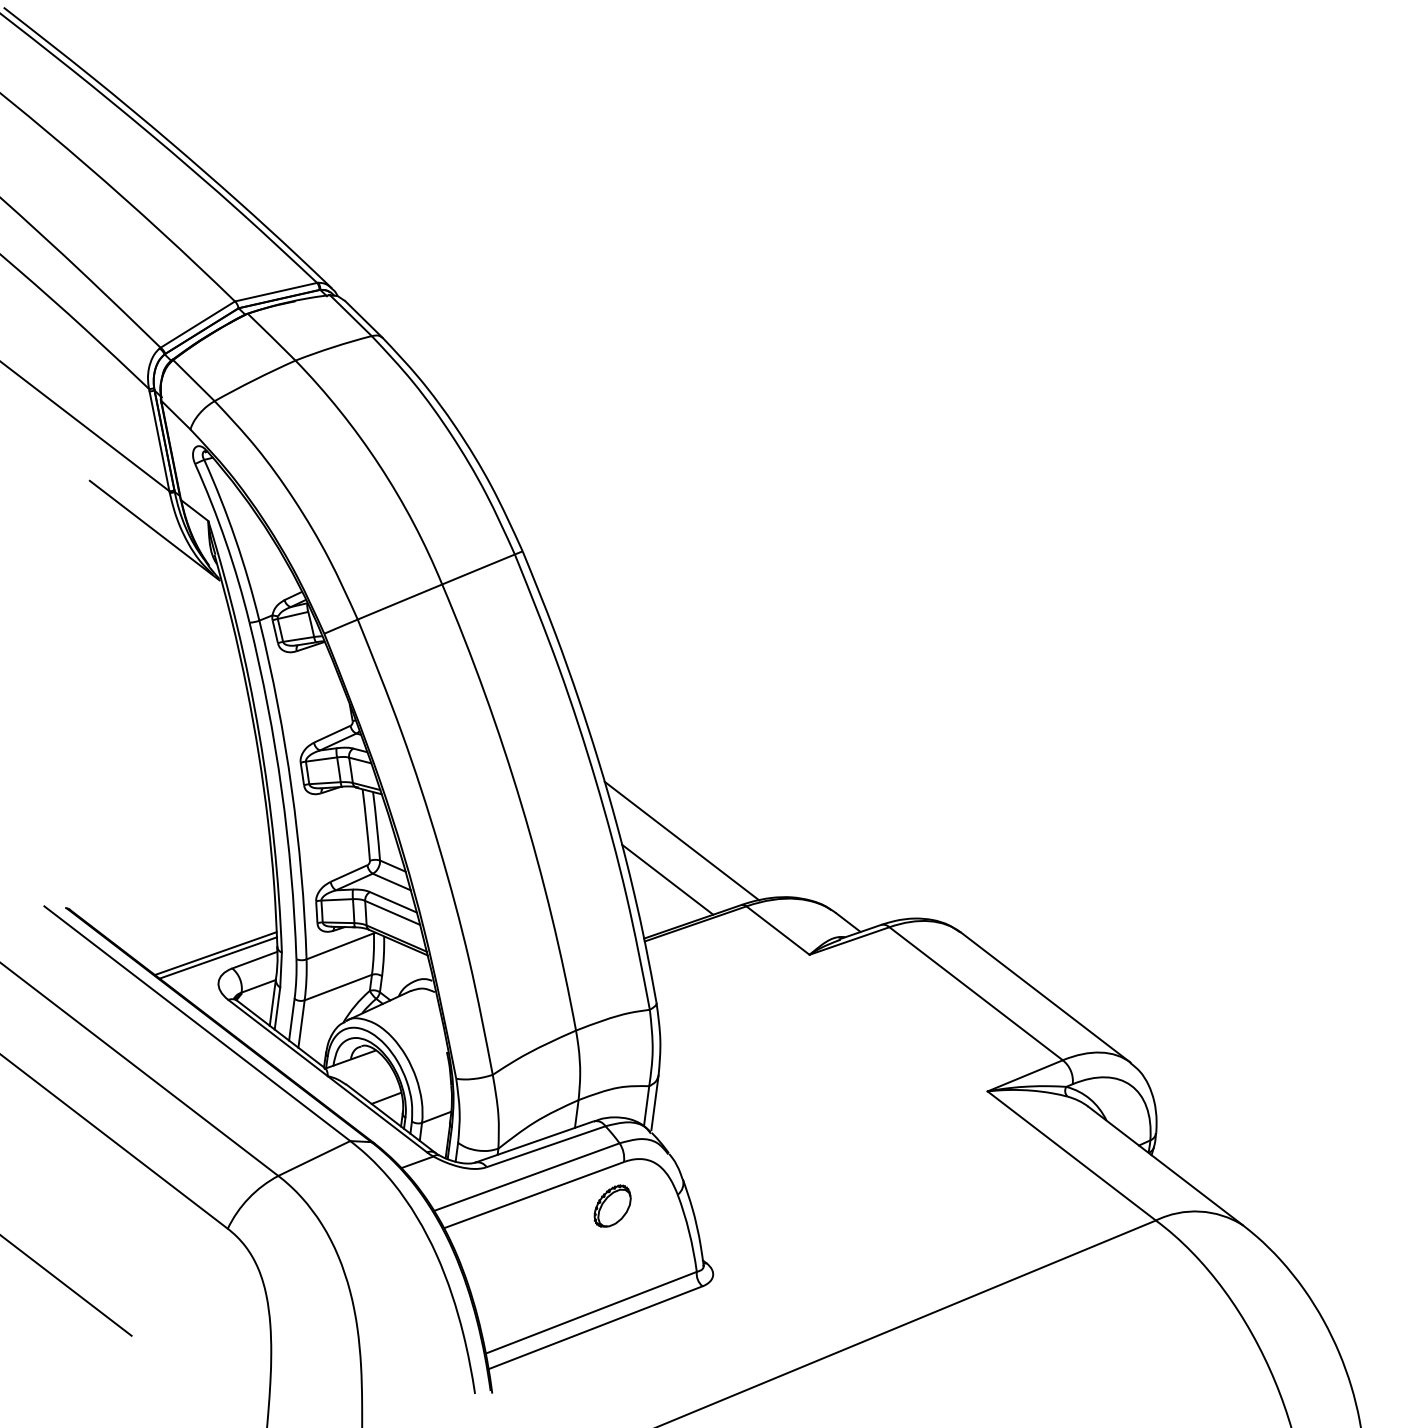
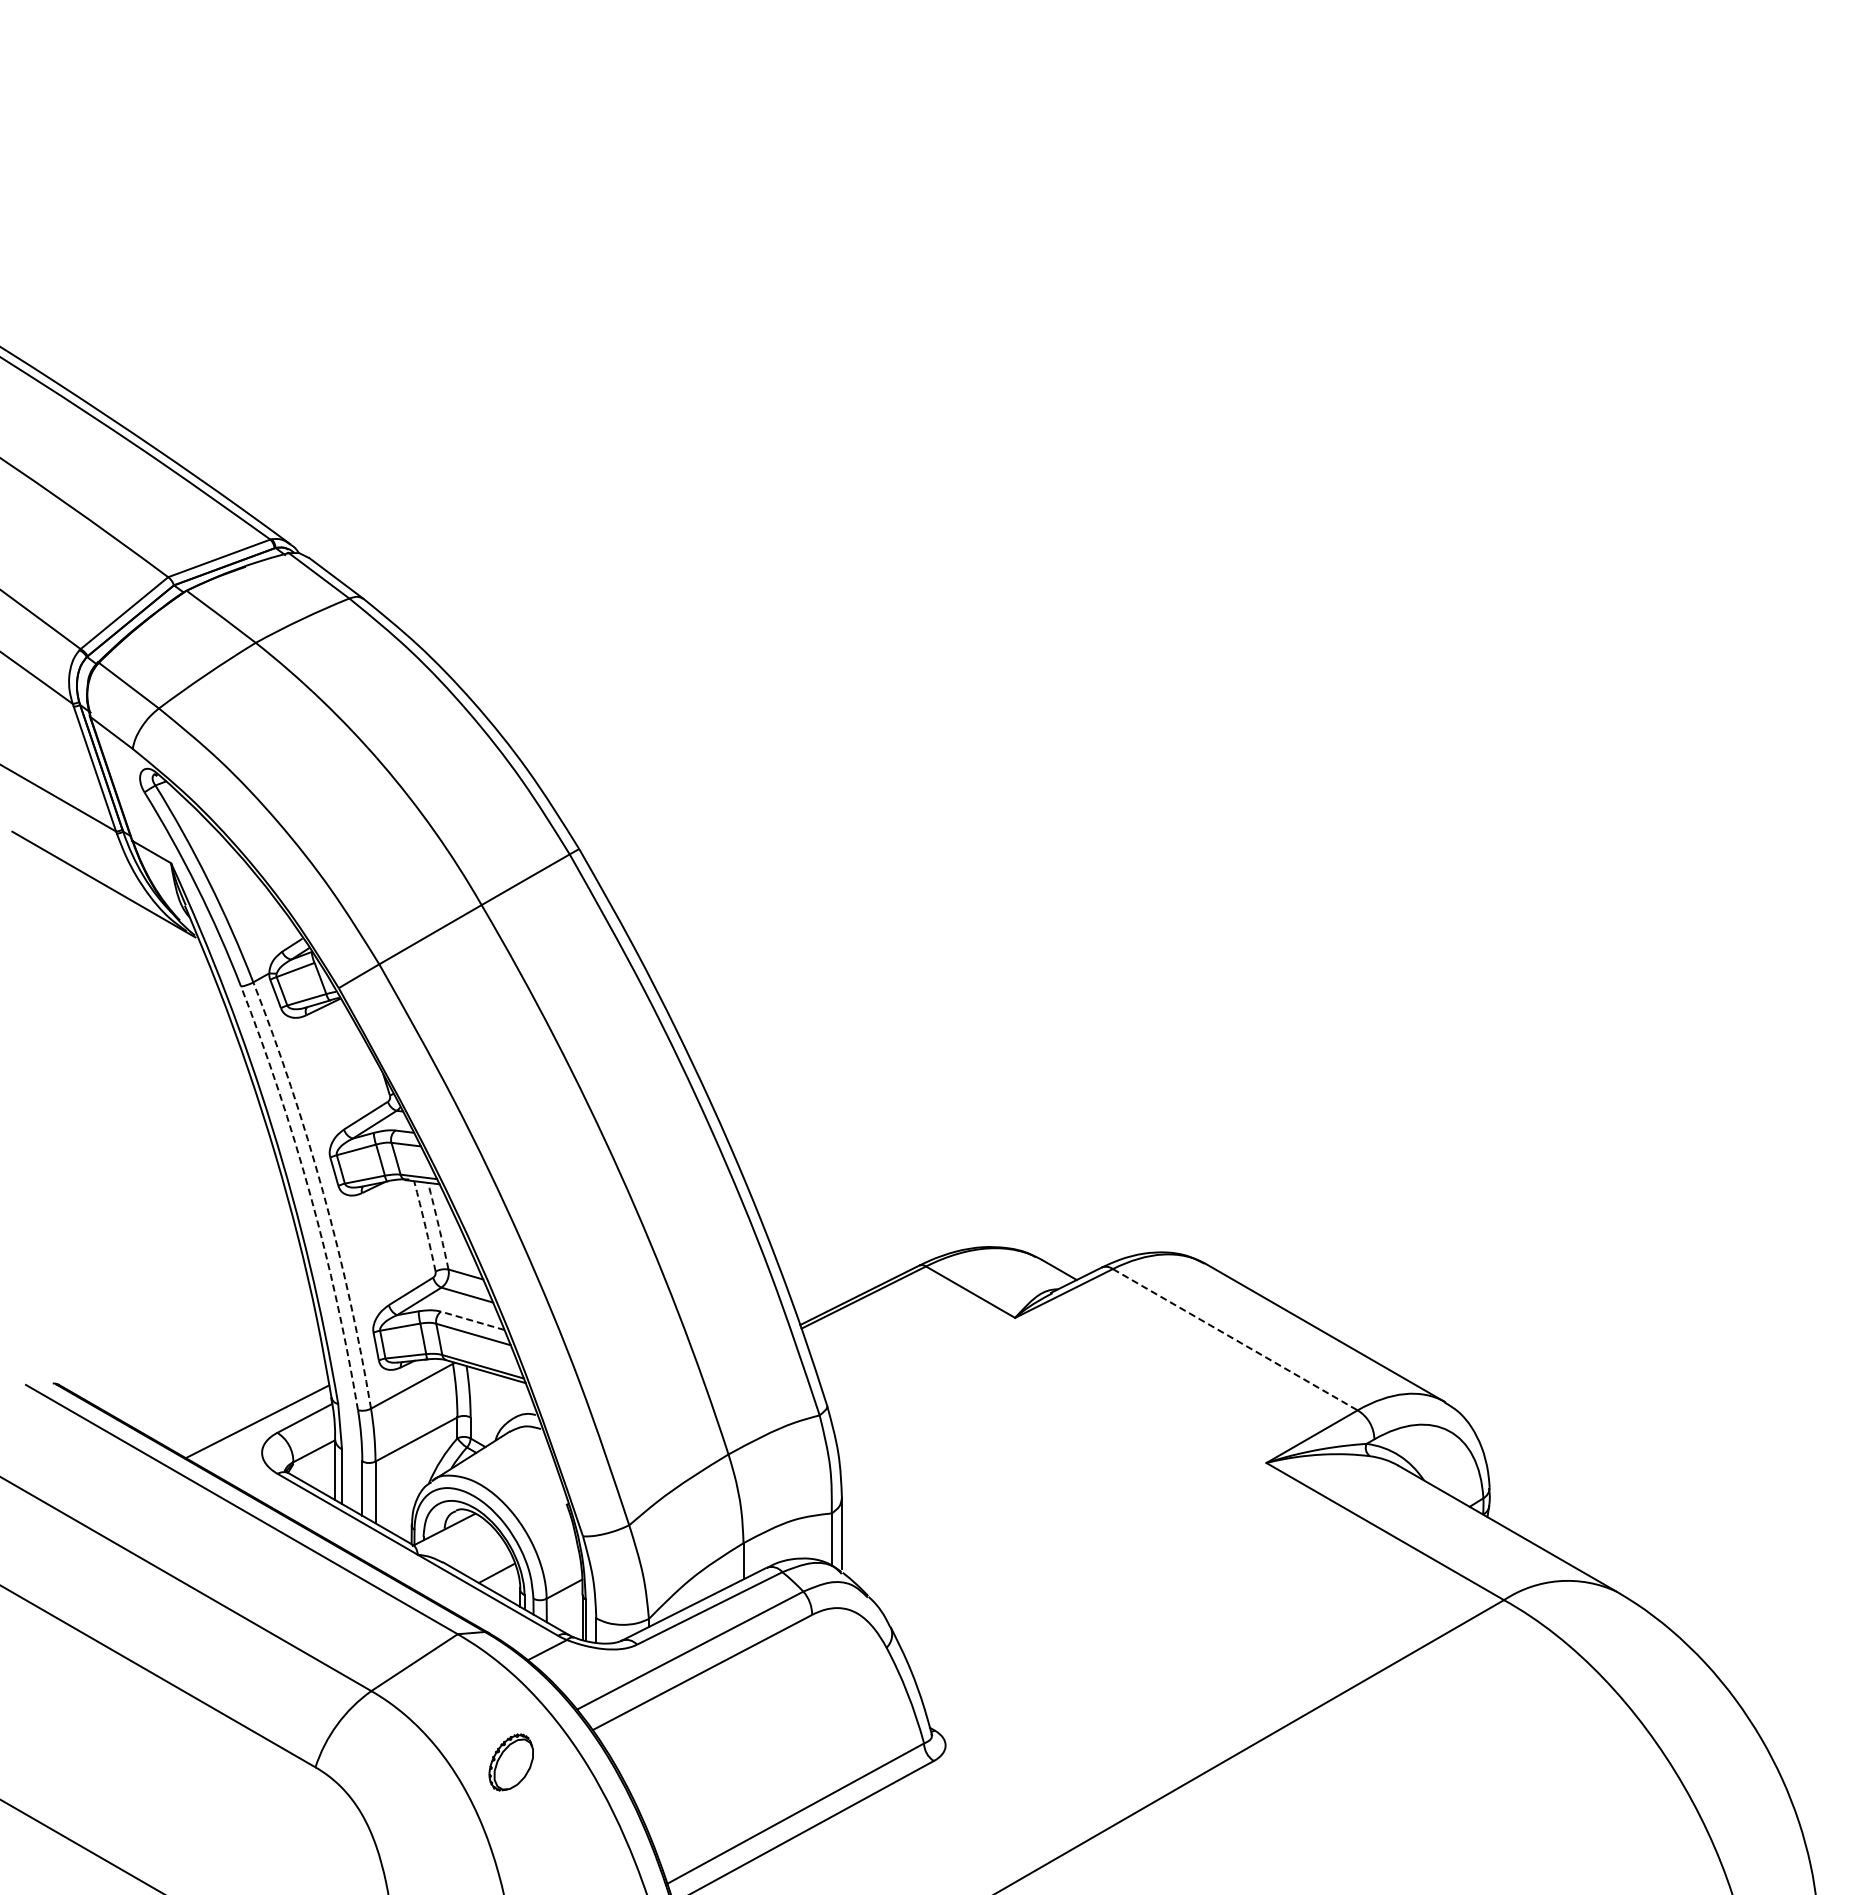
arc: (291, 788) -> (323, 1192), solid -> dashed
arc: (281, 789) -> (310, 1195), solid -> dashed
arc: (366, 825) -> (425, 1226), solid -> dashed
arc: (376, 826) -> (438, 1226), solid -> dashed
line: (682, 841) -> (832, 1193), removed
line: (667, 879) -> (820, 1245), removed
line: (393, 902) -> (472, 1320), solid -> dashed
line: (215, 953) -> (253, 1416), removed
line: (976, 993) -> (1235, 1339), solid -> dashed
part: (612, 1206) -> (510, 1762), moved

